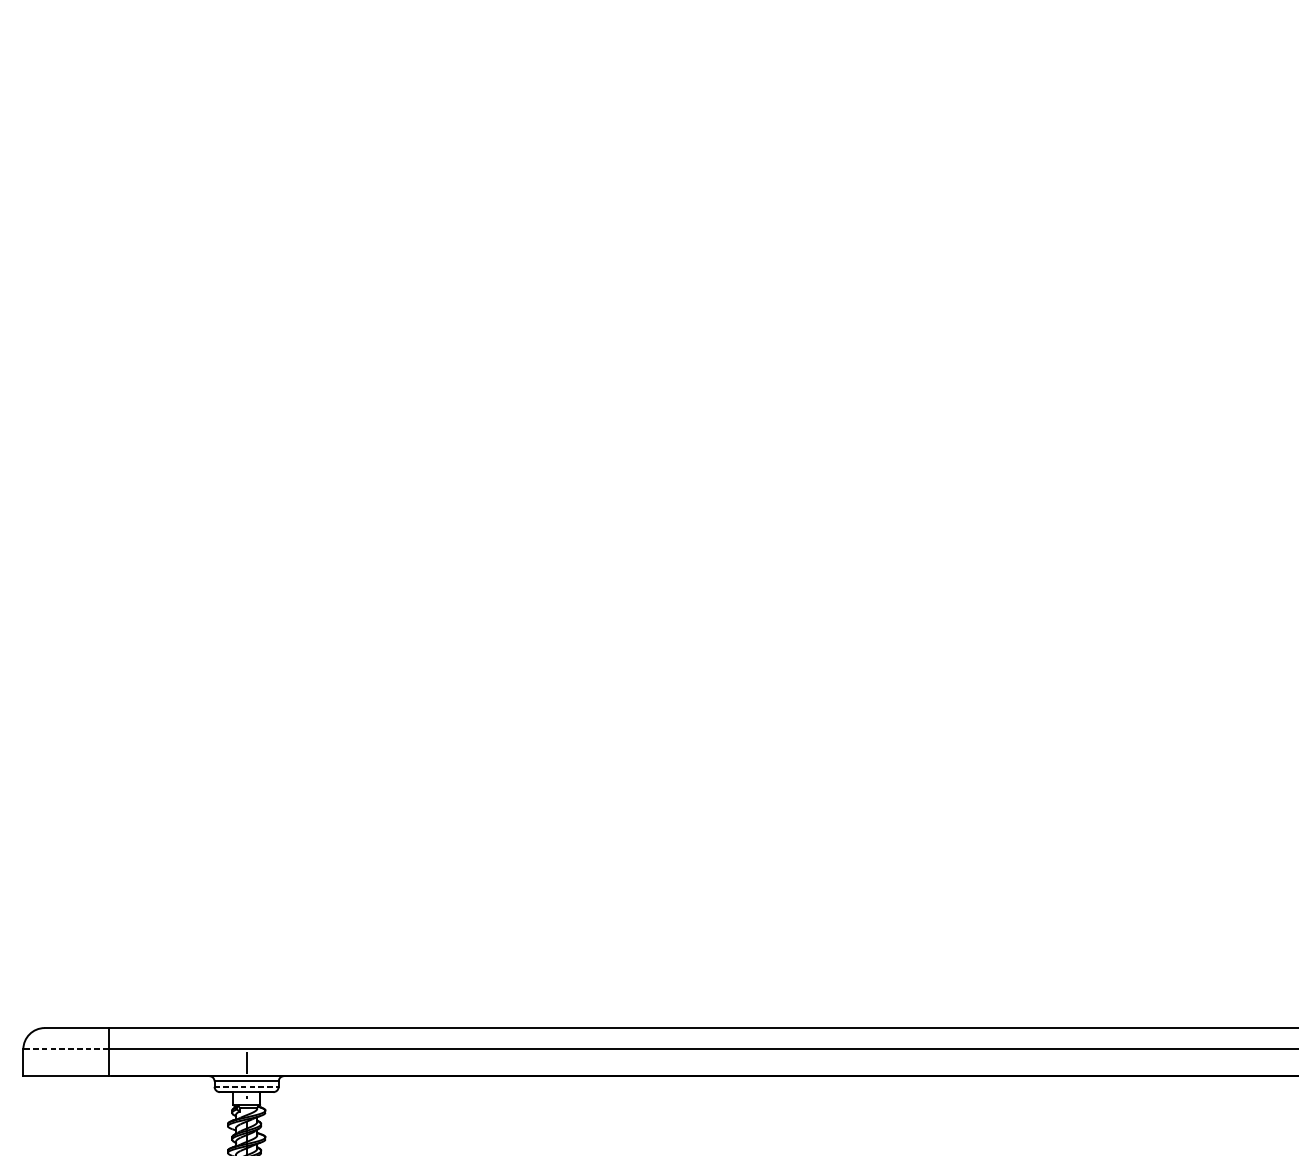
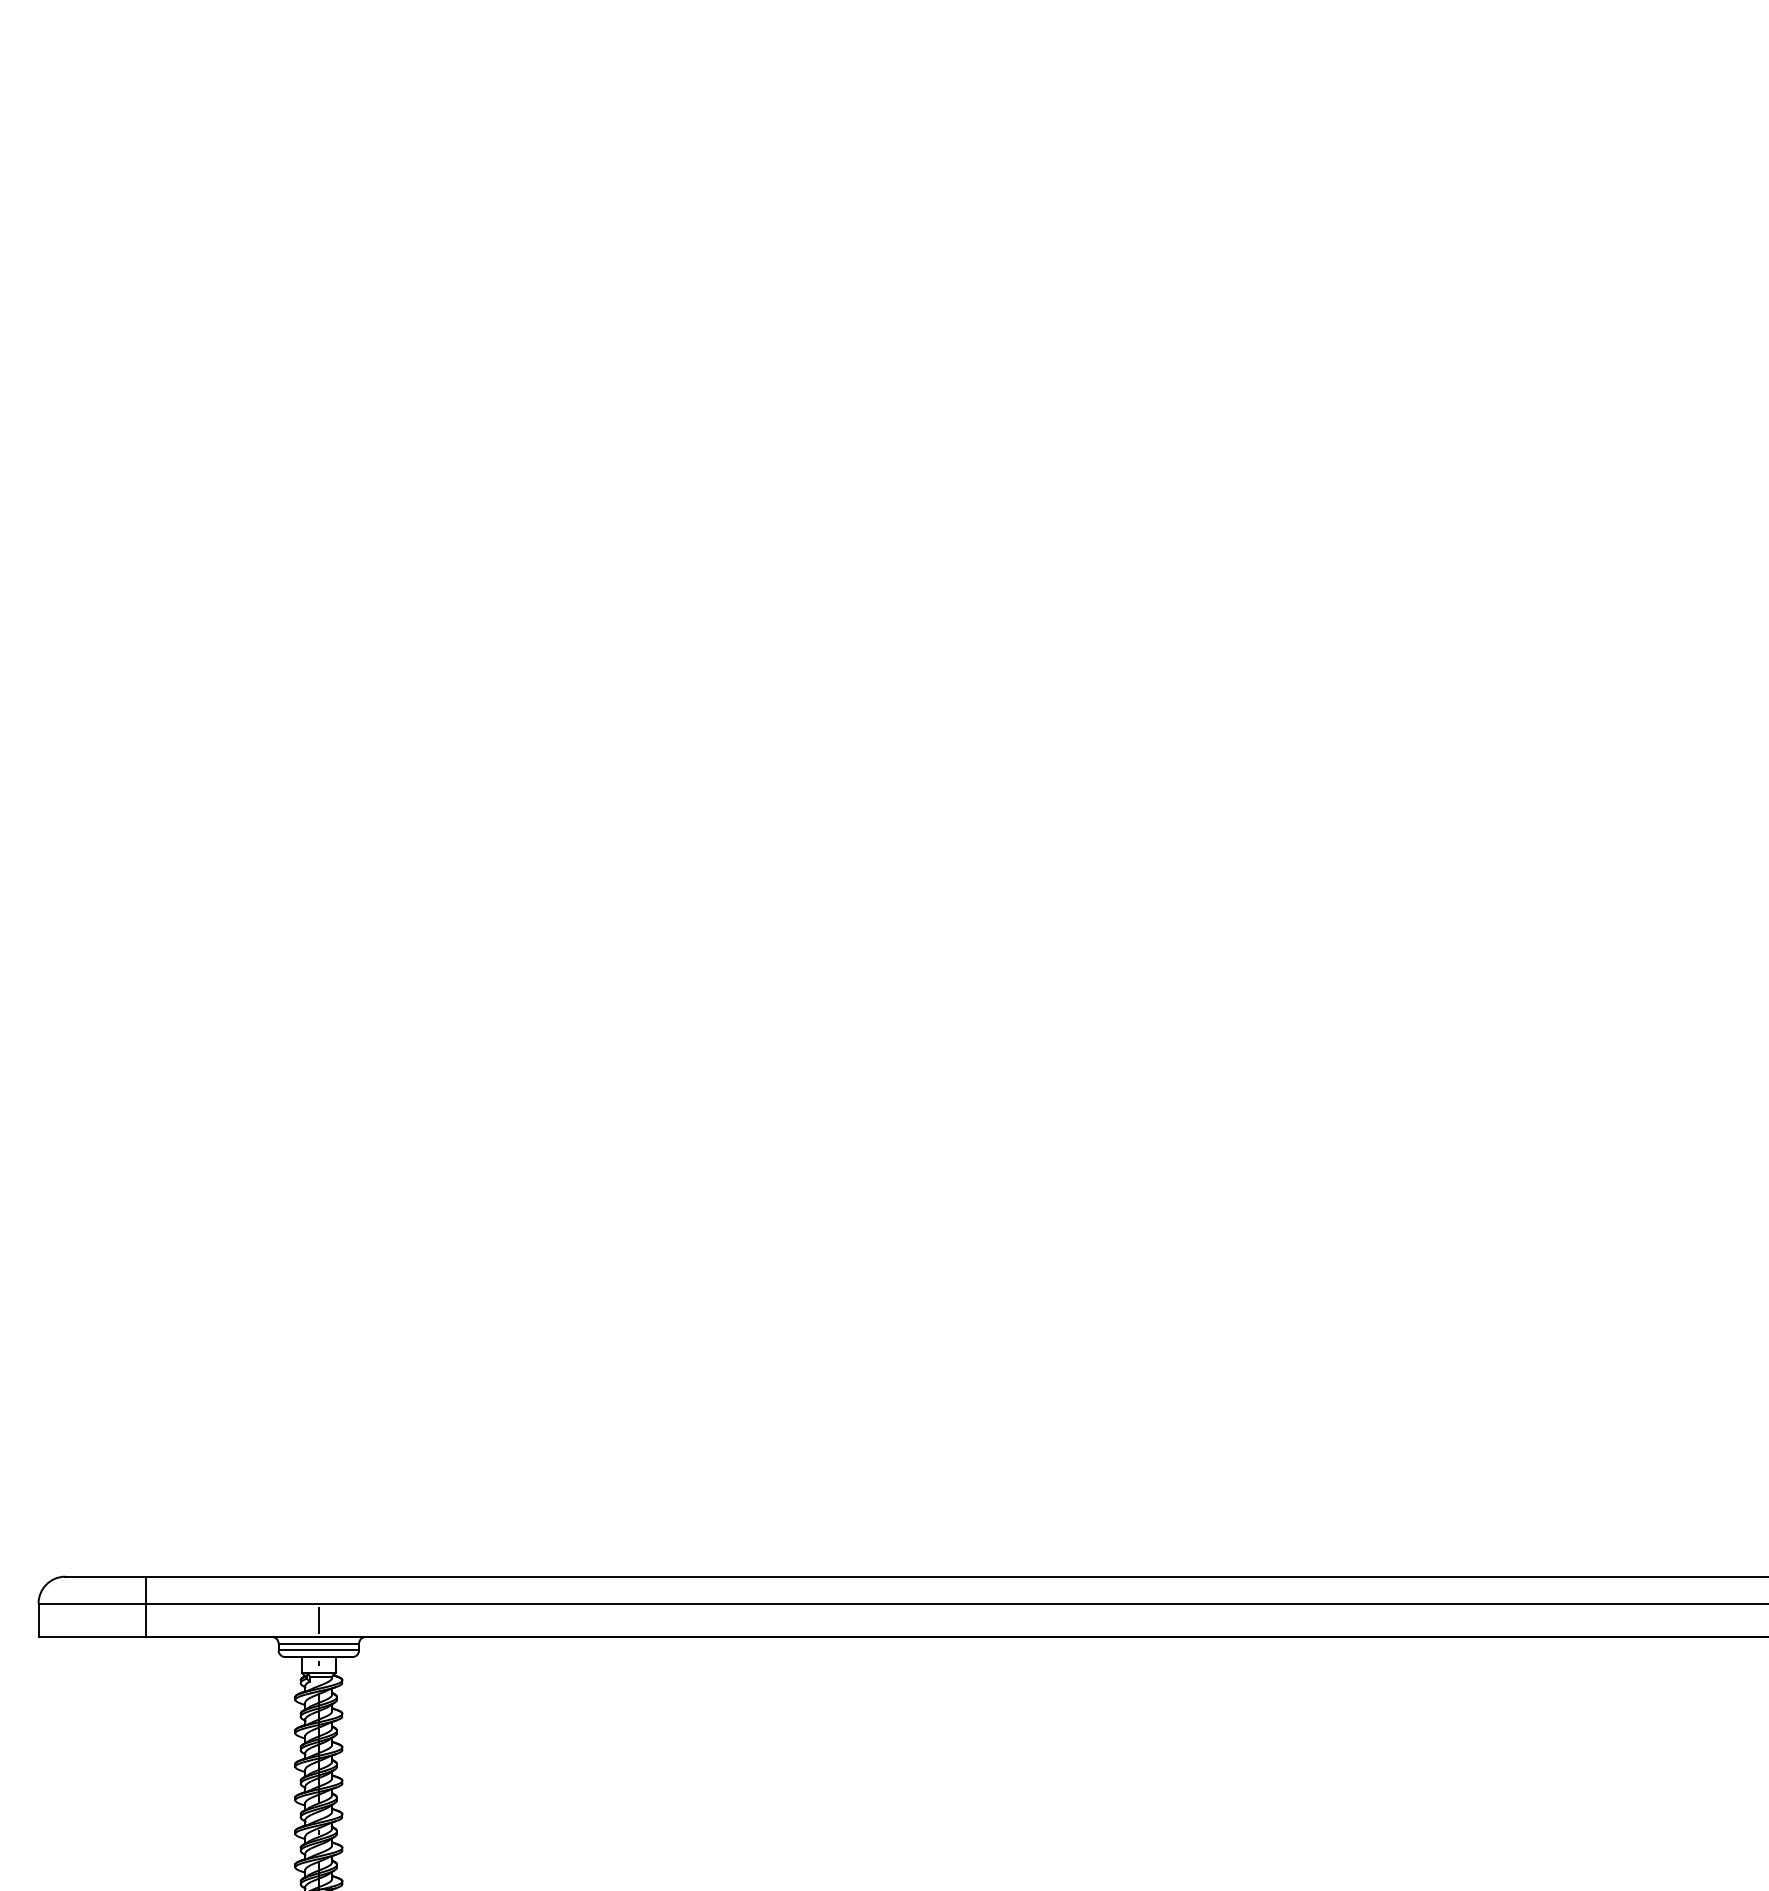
line: (66, 1049) -> (92, 1603), dashed -> solid
line: (247, 1086) -> (319, 1650), dashed -> solid

